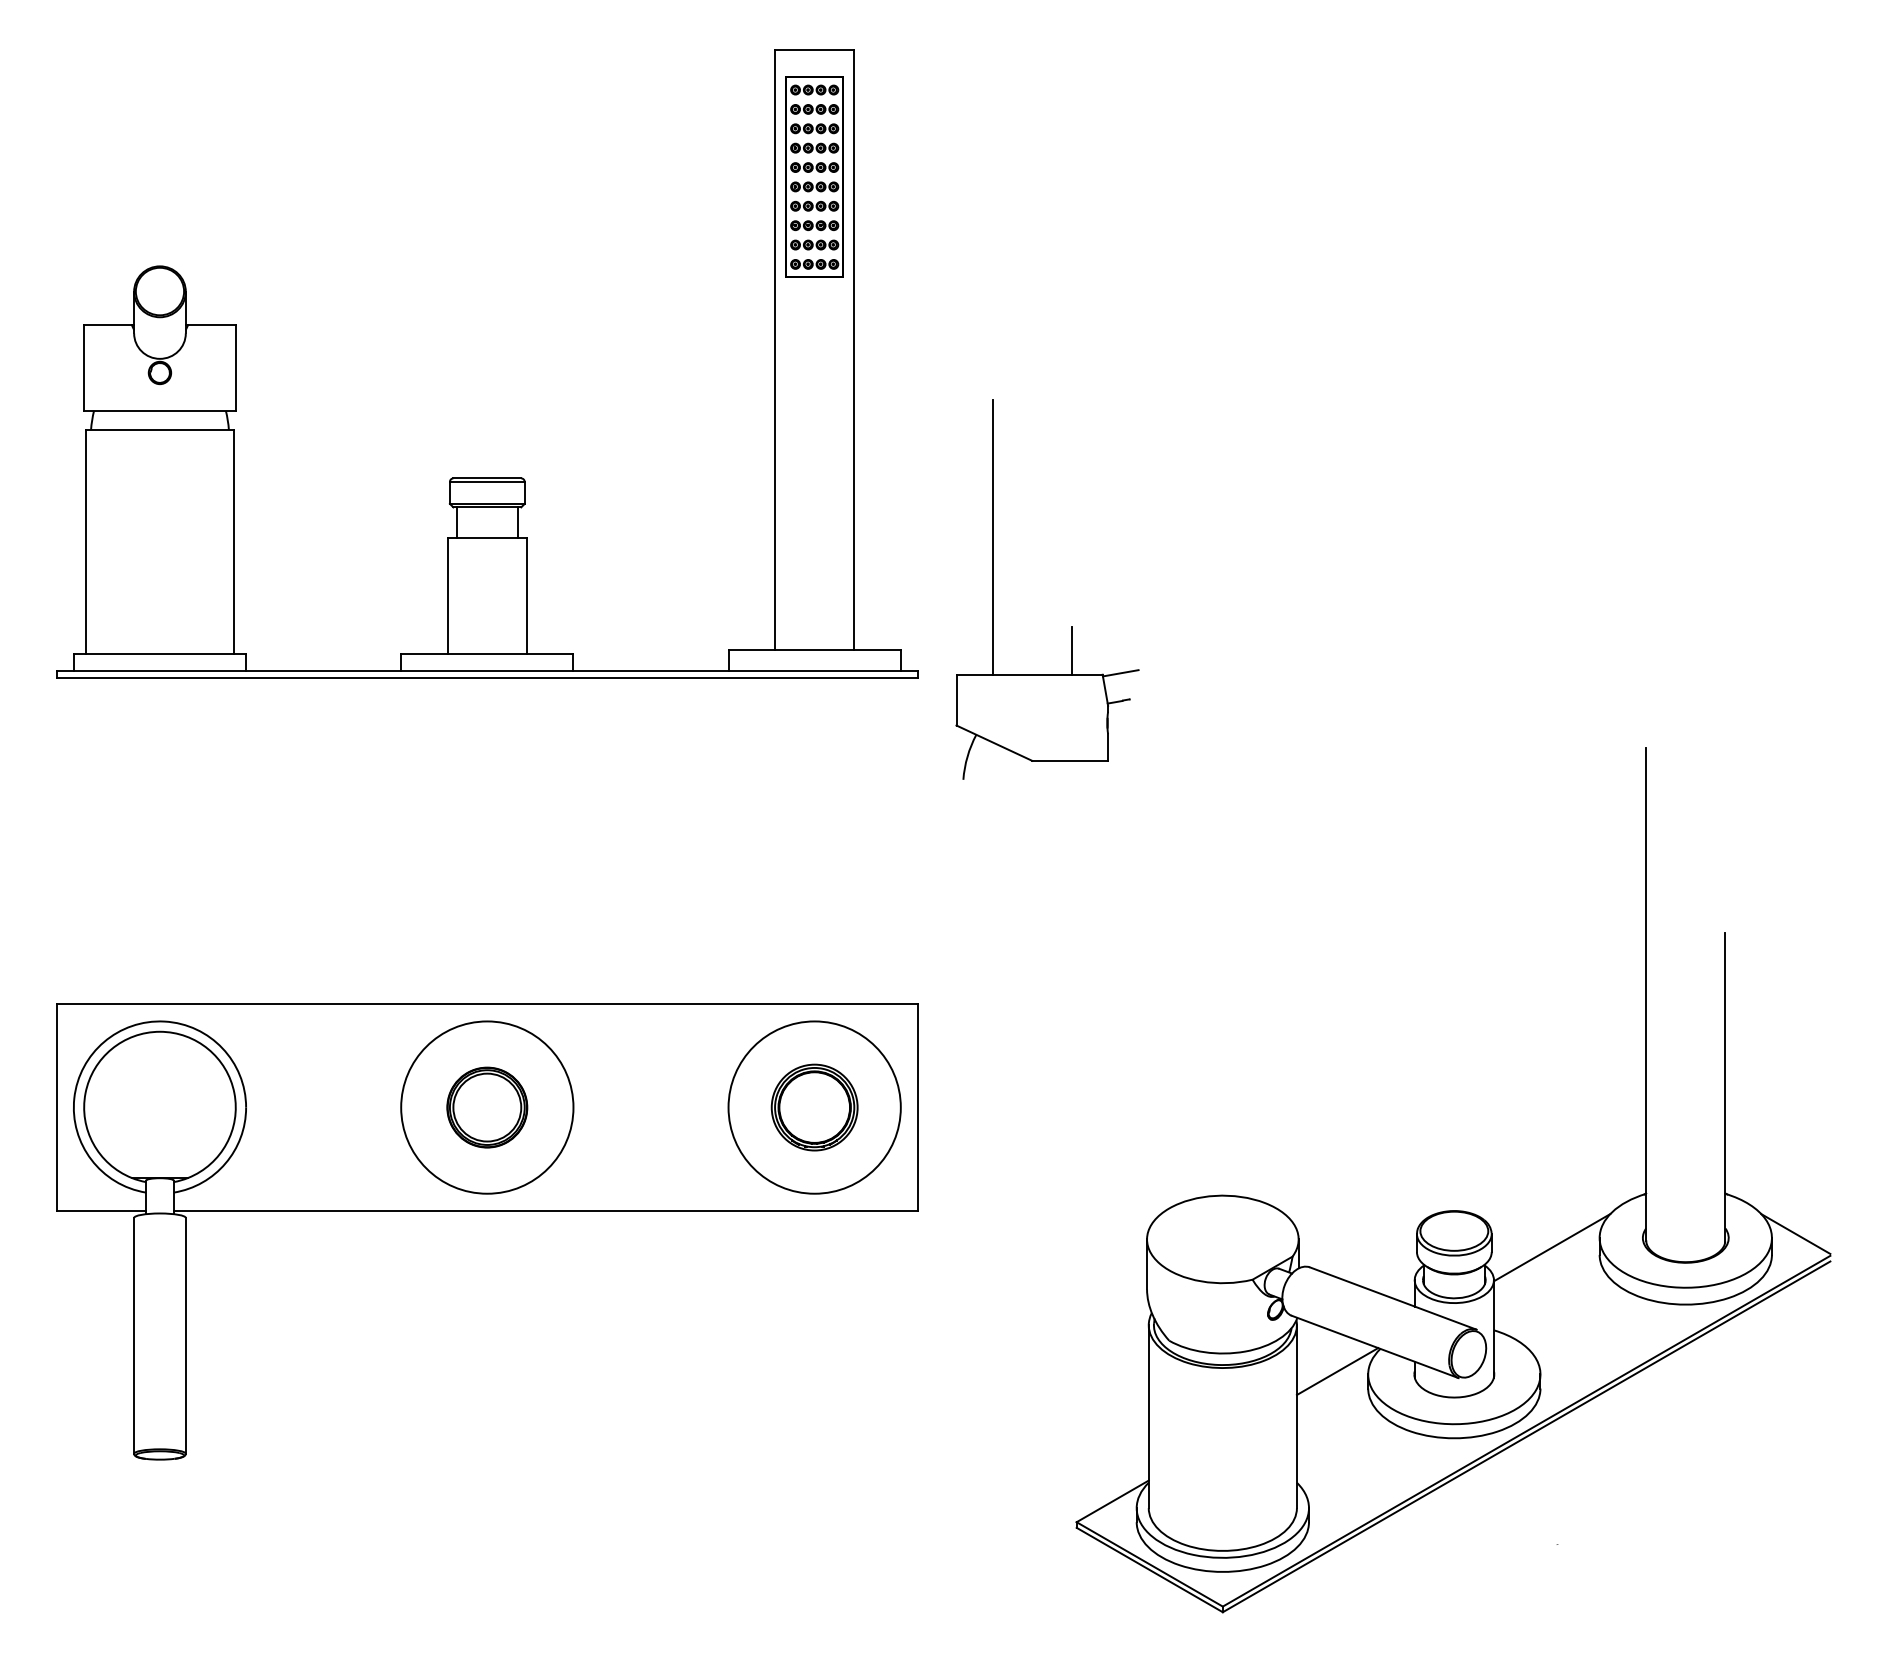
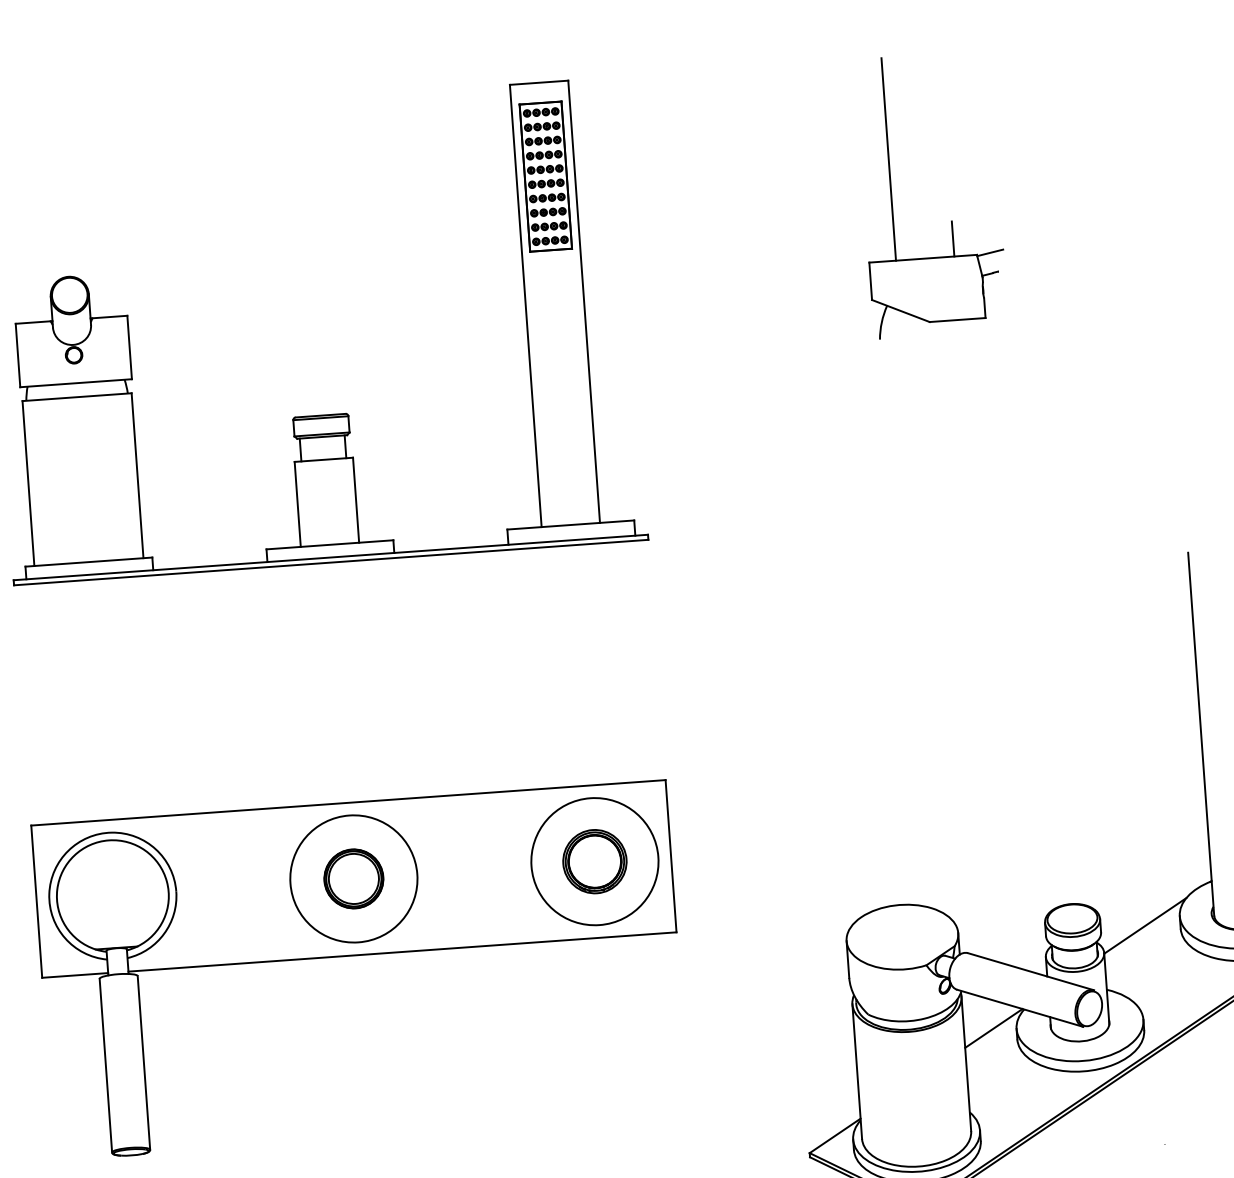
part: (1071, 626) -> (951, 221), moved

